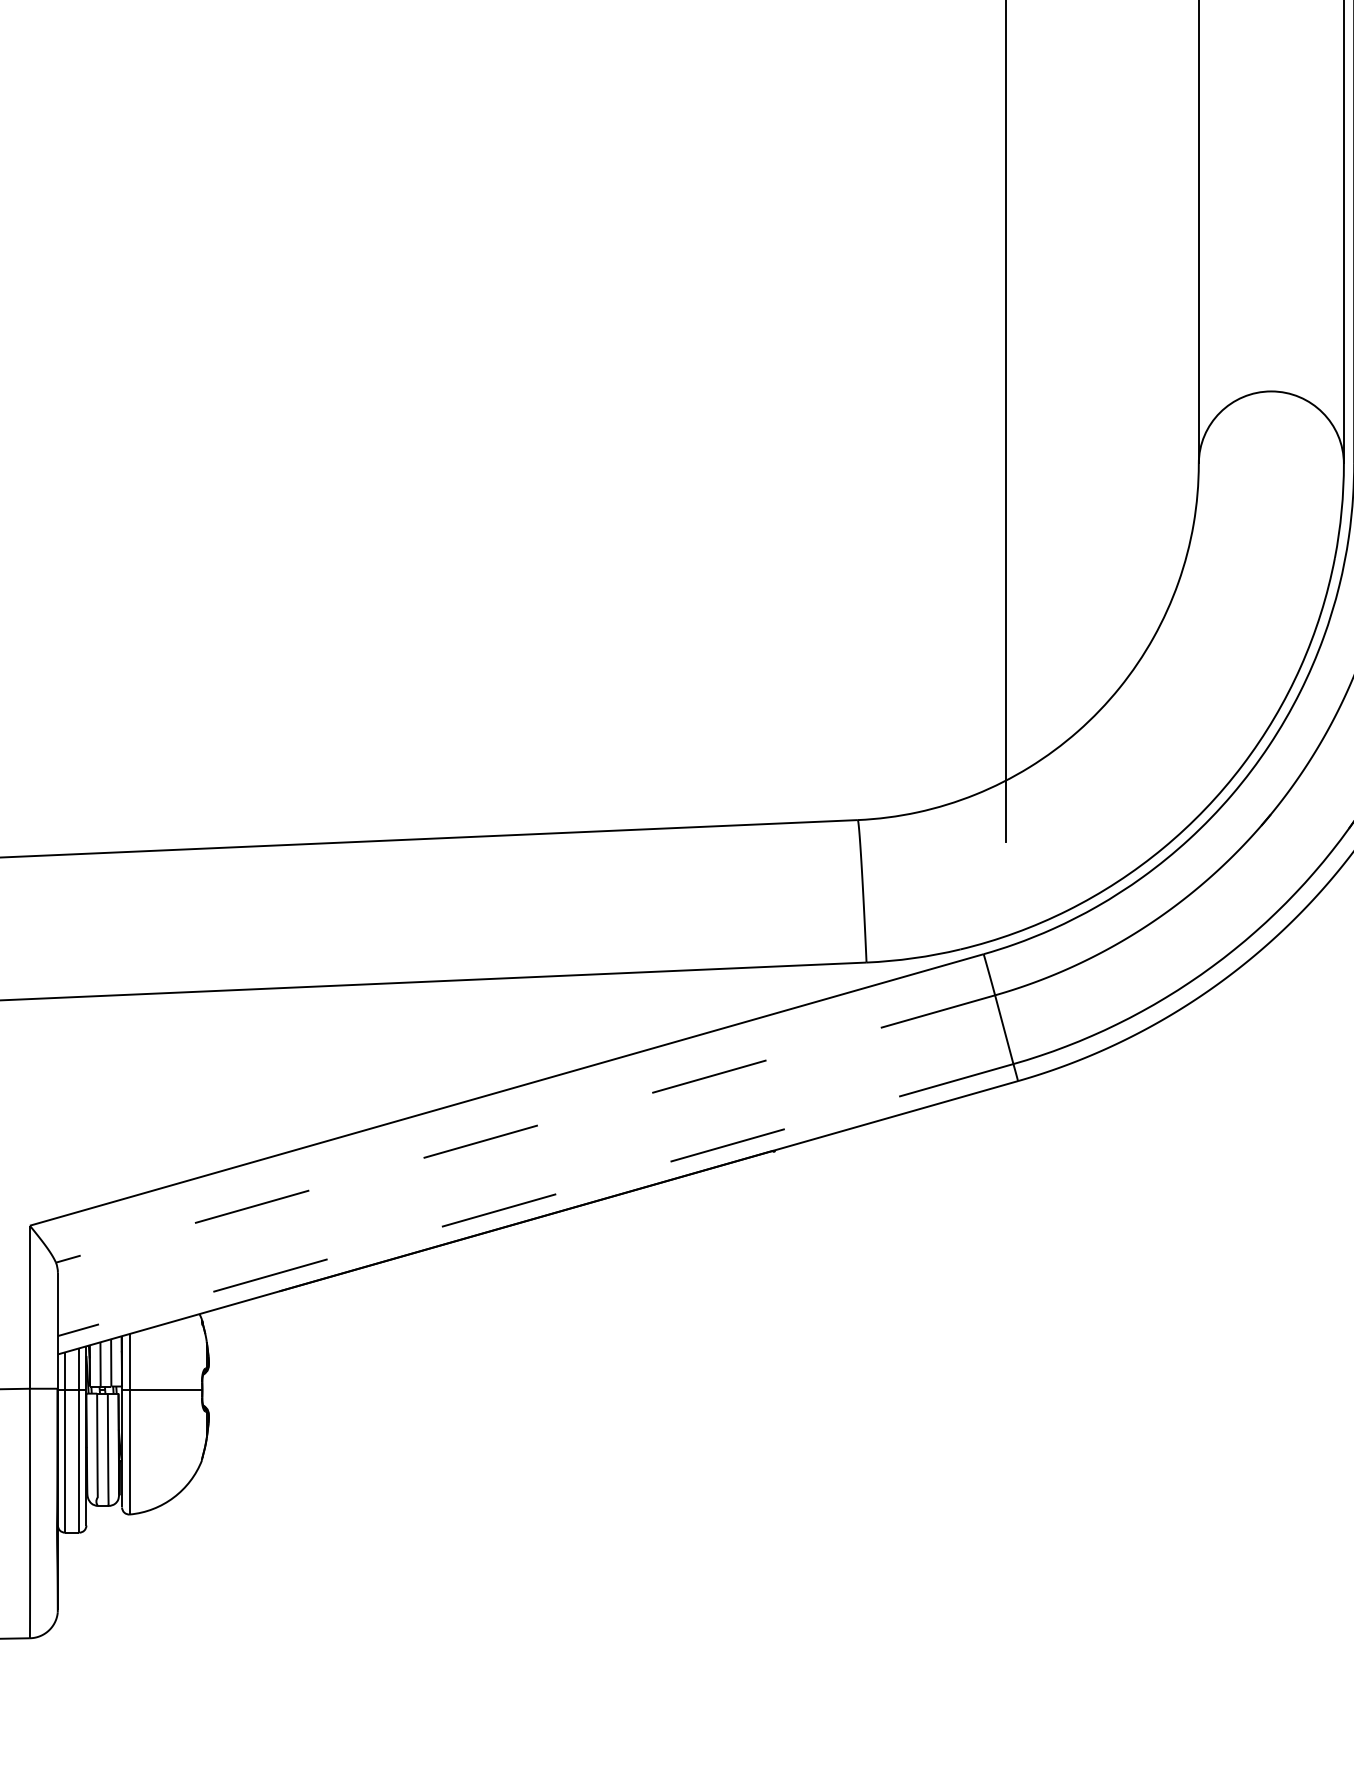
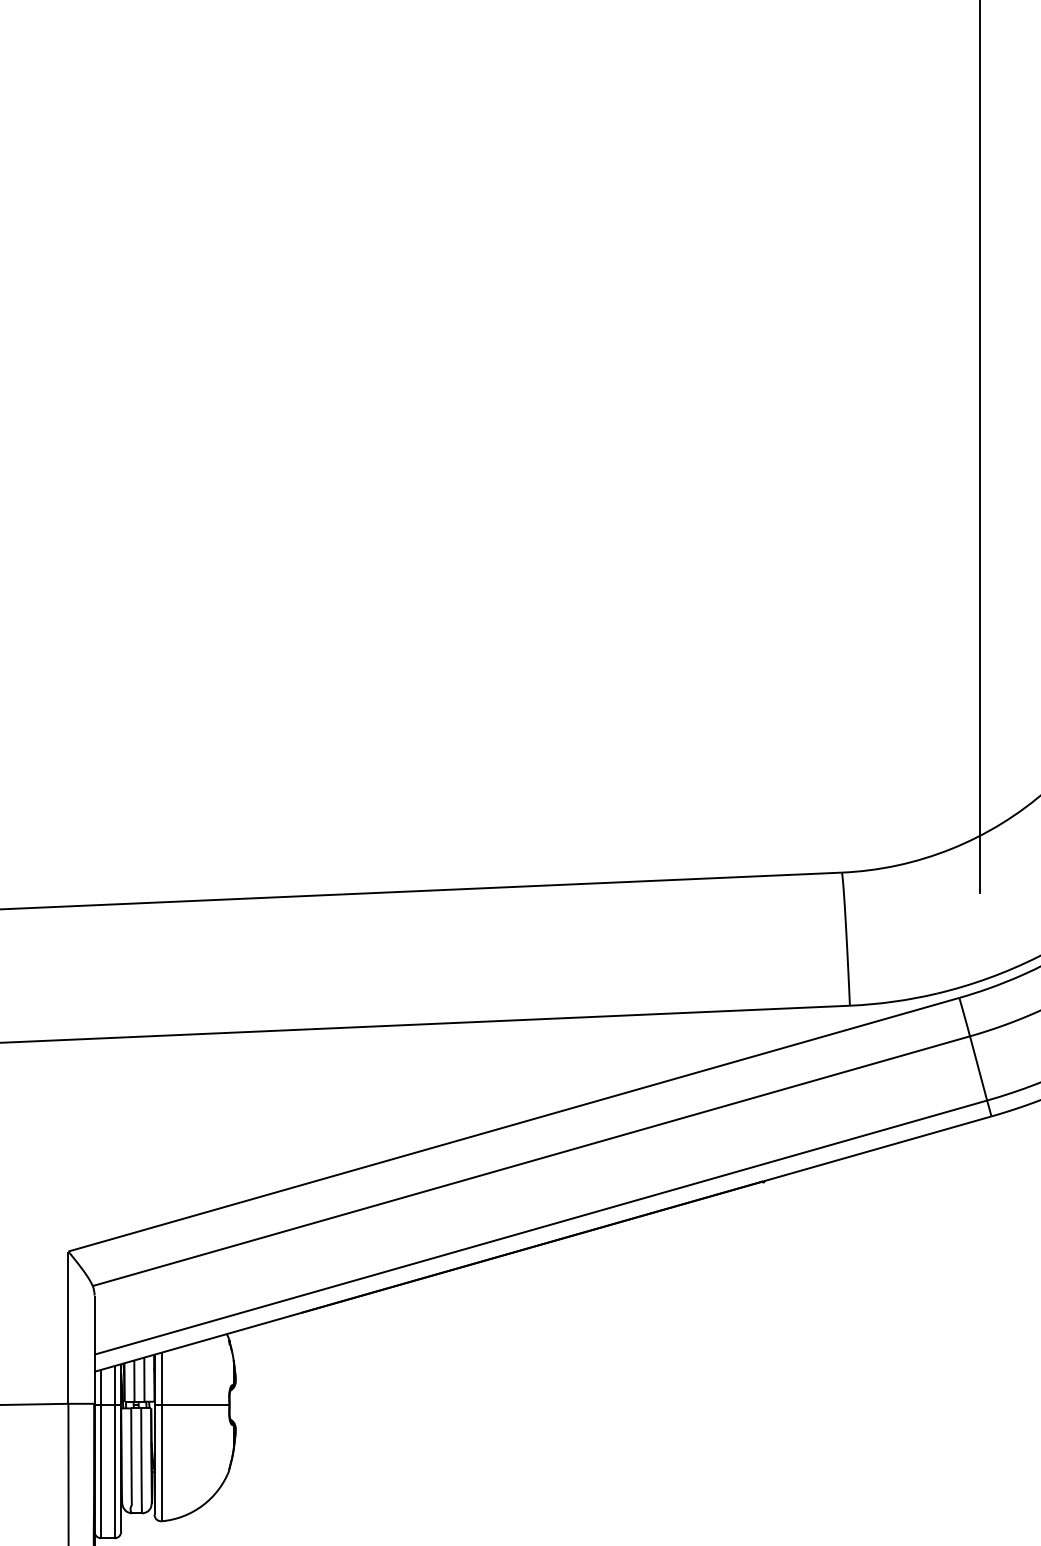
line: (525, 1129) -> (531, 1161), dashed -> solid
line: (535, 1200) -> (540, 1227), dashed -> solid

